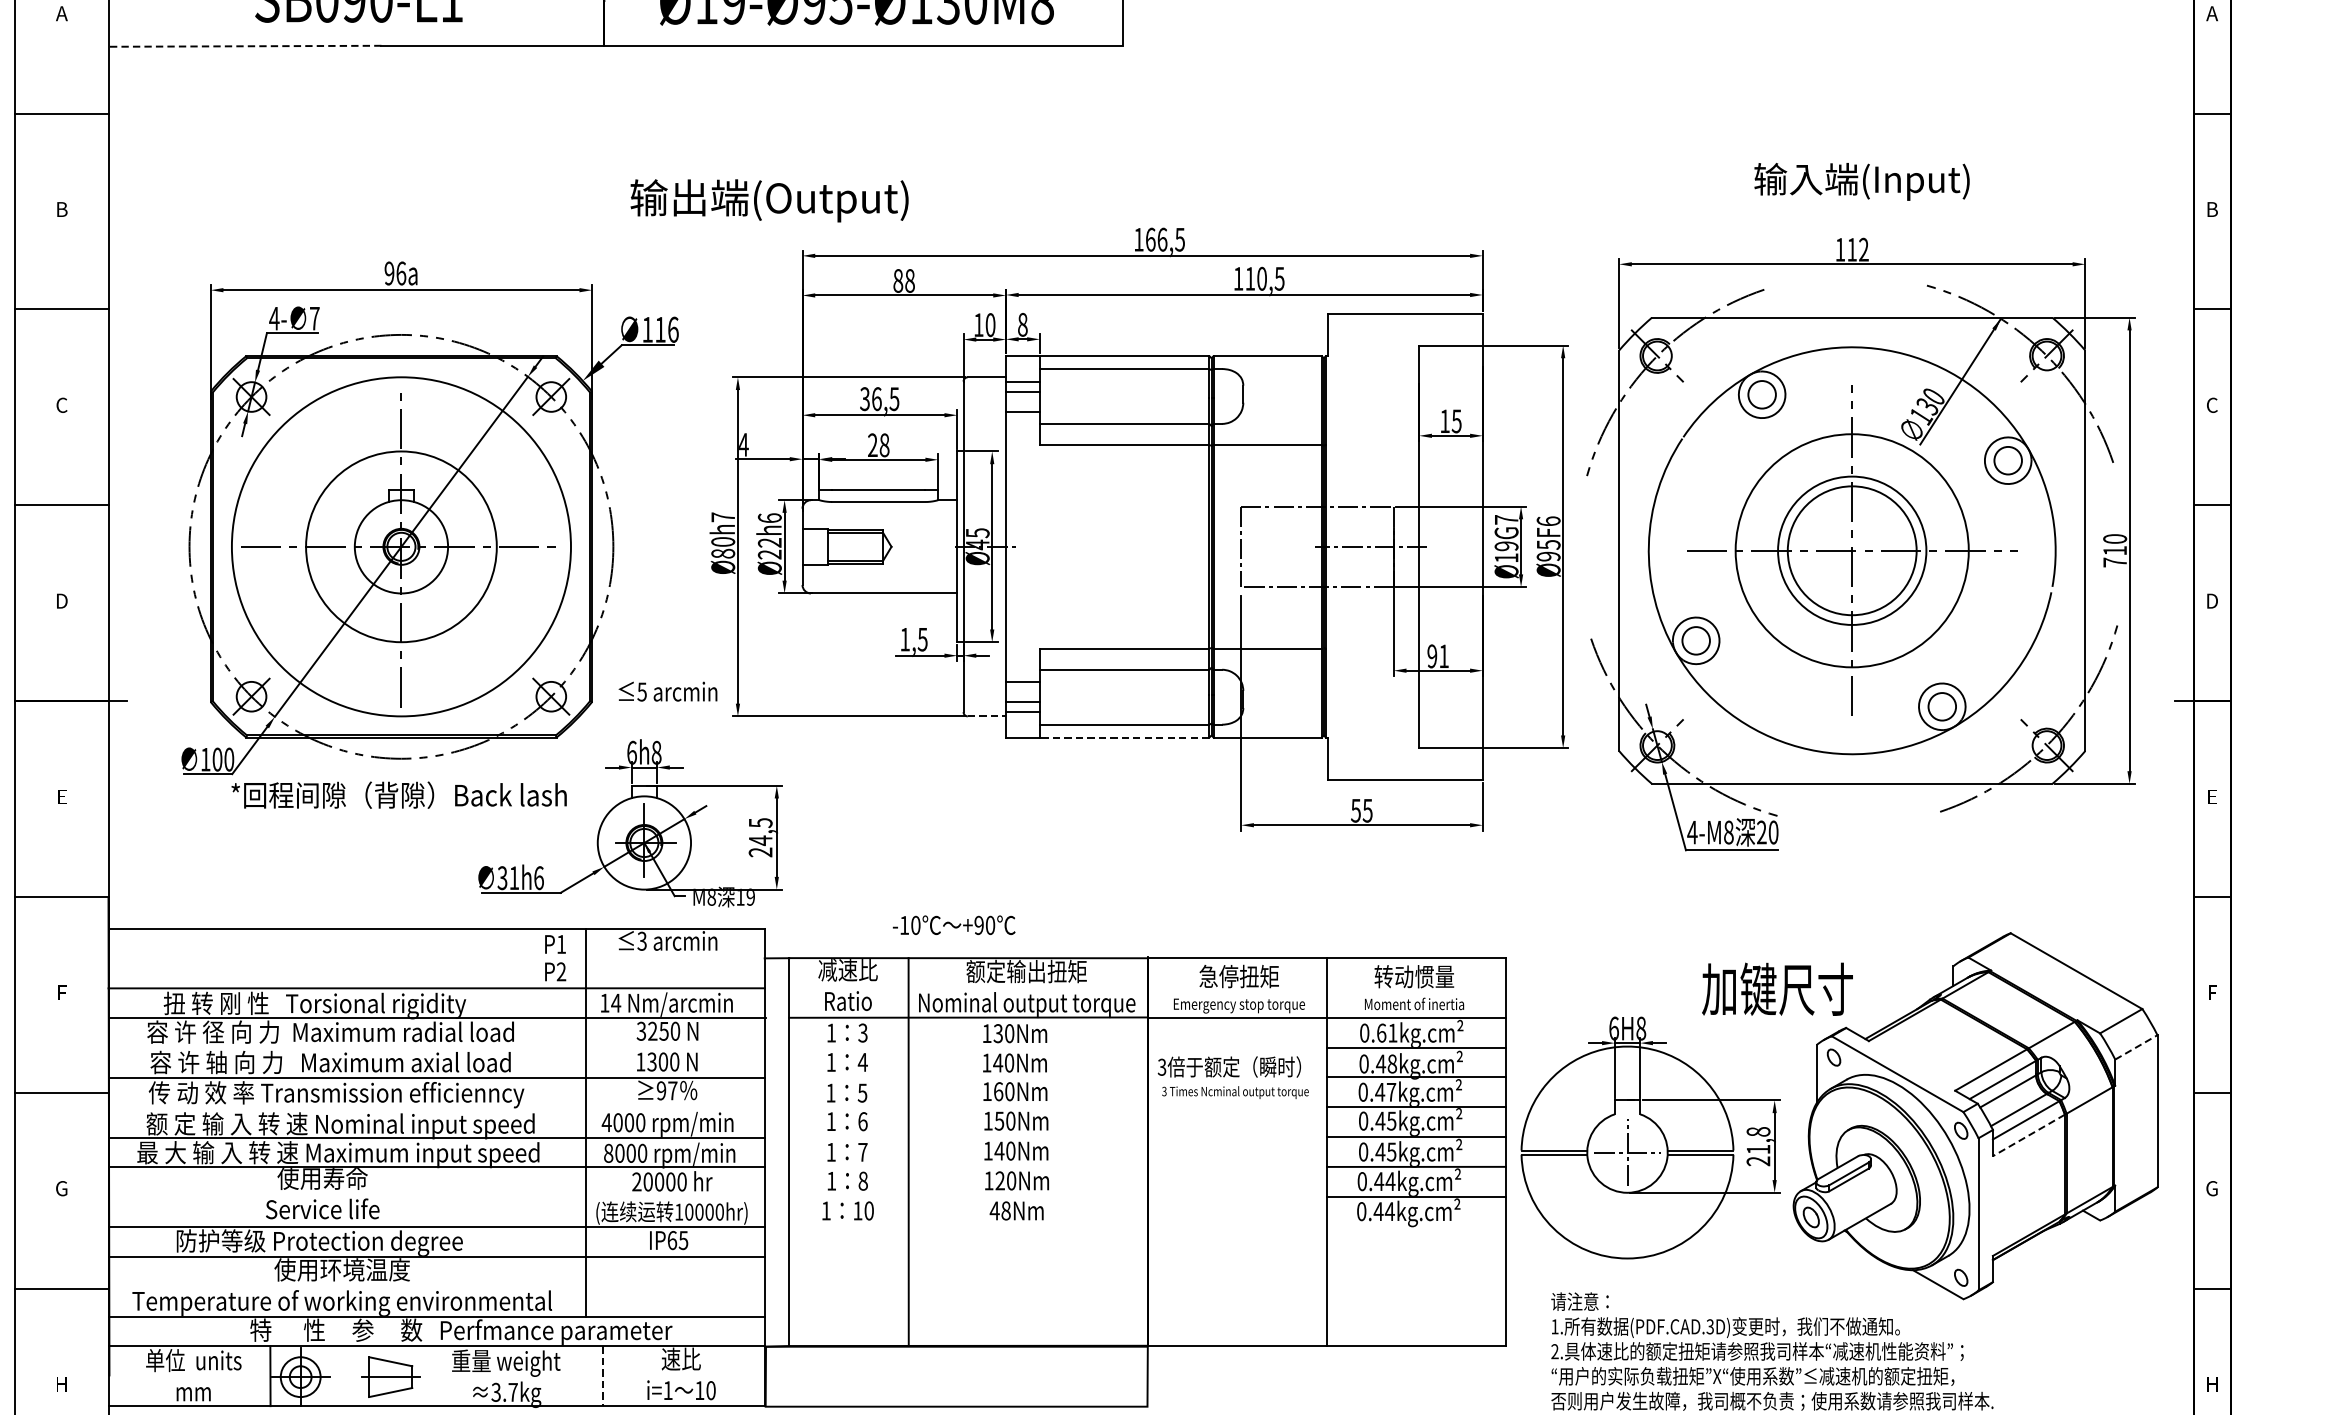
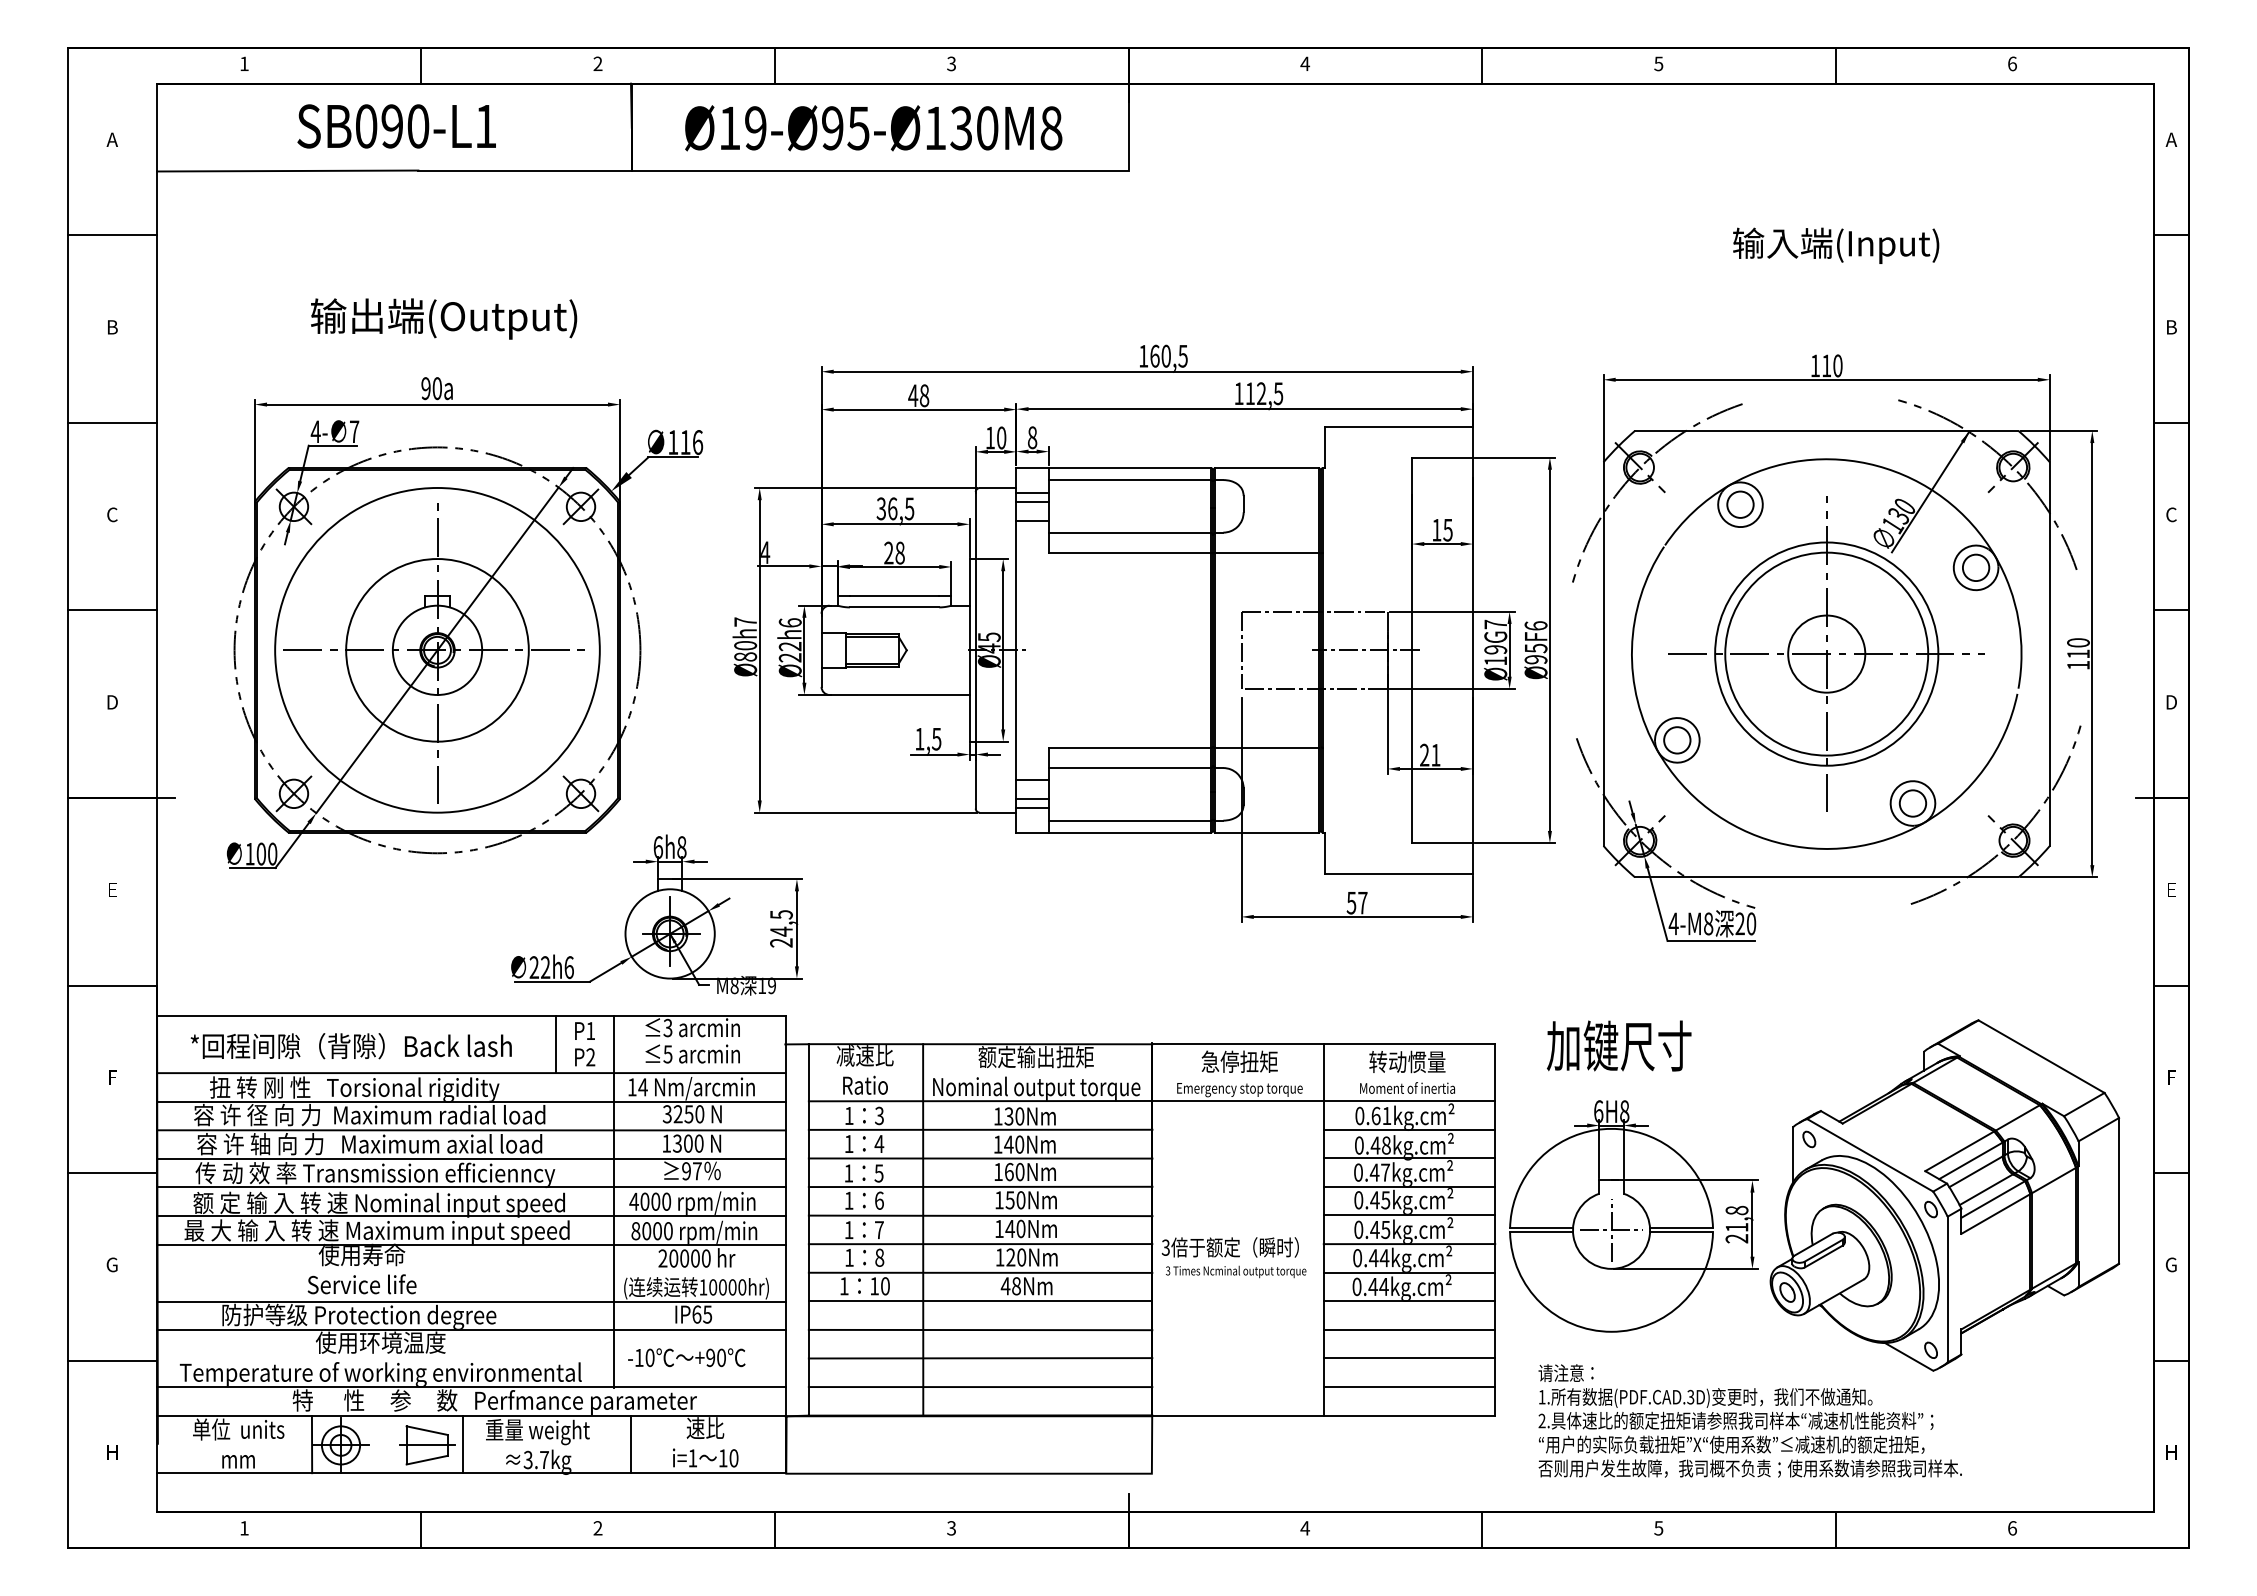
line: (244, 46) -> (287, 171), dashed -> solid
text: (1862, 181) -> (1836, 245), moved
text: (770, 200) -> (444, 318), moved
text: (1161, 238) -> (1165, 355), 166,5 -> 160,5
text: (1863, 249) -> (1837, 365), 112 -> 110
text: (401, 273) -> (437, 388), 96 -> 90
text: (1261, 278) -> (1261, 393), 110,5 -> 112,5
text: (898, 280) -> (913, 395), 88 -> 48
circle: (1851, 550) -> (1826, 653), size x0.62
circle: (1851, 550) -> (1826, 653), size x1.43
text: (2115, 561) -> (2078, 664), 710 -> 110
text: (1432, 656) -> (1424, 755), 91 -> 21
text: (667, 691) -> (692, 1053), moved
line: (987, 716) -> (998, 812), dashed -> solid
line: (1124, 737) -> (1129, 832), dashed -> solid
text: (398, 795) -> (350, 1046), moved
text: (1367, 811) -> (1362, 903), 55 -> 57
text: (507, 878) -> (539, 967), 31 -> 22
text: (953, 925) -> (686, 1357), moved
line: (525, 958) -> (556, 1044), added
text: (1777, 988) -> (1619, 1045), moved
line: (968, 1047) -> (980, 1129), added
line: (2137, 1047) -> (2099, 1129), dashed -> solid
line: (436, 1048) -> (471, 1130), added
line: (968, 1077) -> (980, 1158), added
text: (1232, 1077) -> (1233, 1257), moved
line: (968, 1106) -> (980, 1186), added
line: (436, 1107) -> (471, 1187), added
line: (2028, 1134) -> (1995, 1213), dashed -> solid
line: (968, 1137) -> (980, 1215), added
line: (968, 1167) -> (980, 1244), added
line: (968, 1196) -> (980, 1272), added
line: (968, 1226) -> (980, 1301), added
line: (1416, 1226) -> (1409, 1301), added
line: (968, 1256) -> (980, 1329), added
line: (1416, 1256) -> (1409, 1329), added
line: (968, 1286) -> (980, 1358), added
line: (1416, 1286) -> (1409, 1358), added
line: (1416, 1315) -> (1409, 1386), added
line: (968, 1316) -> (980, 1387), added
line: (428, 1376) -> (463, 1444), added
line: (603, 1376) -> (630, 1444), dashed -> solid

